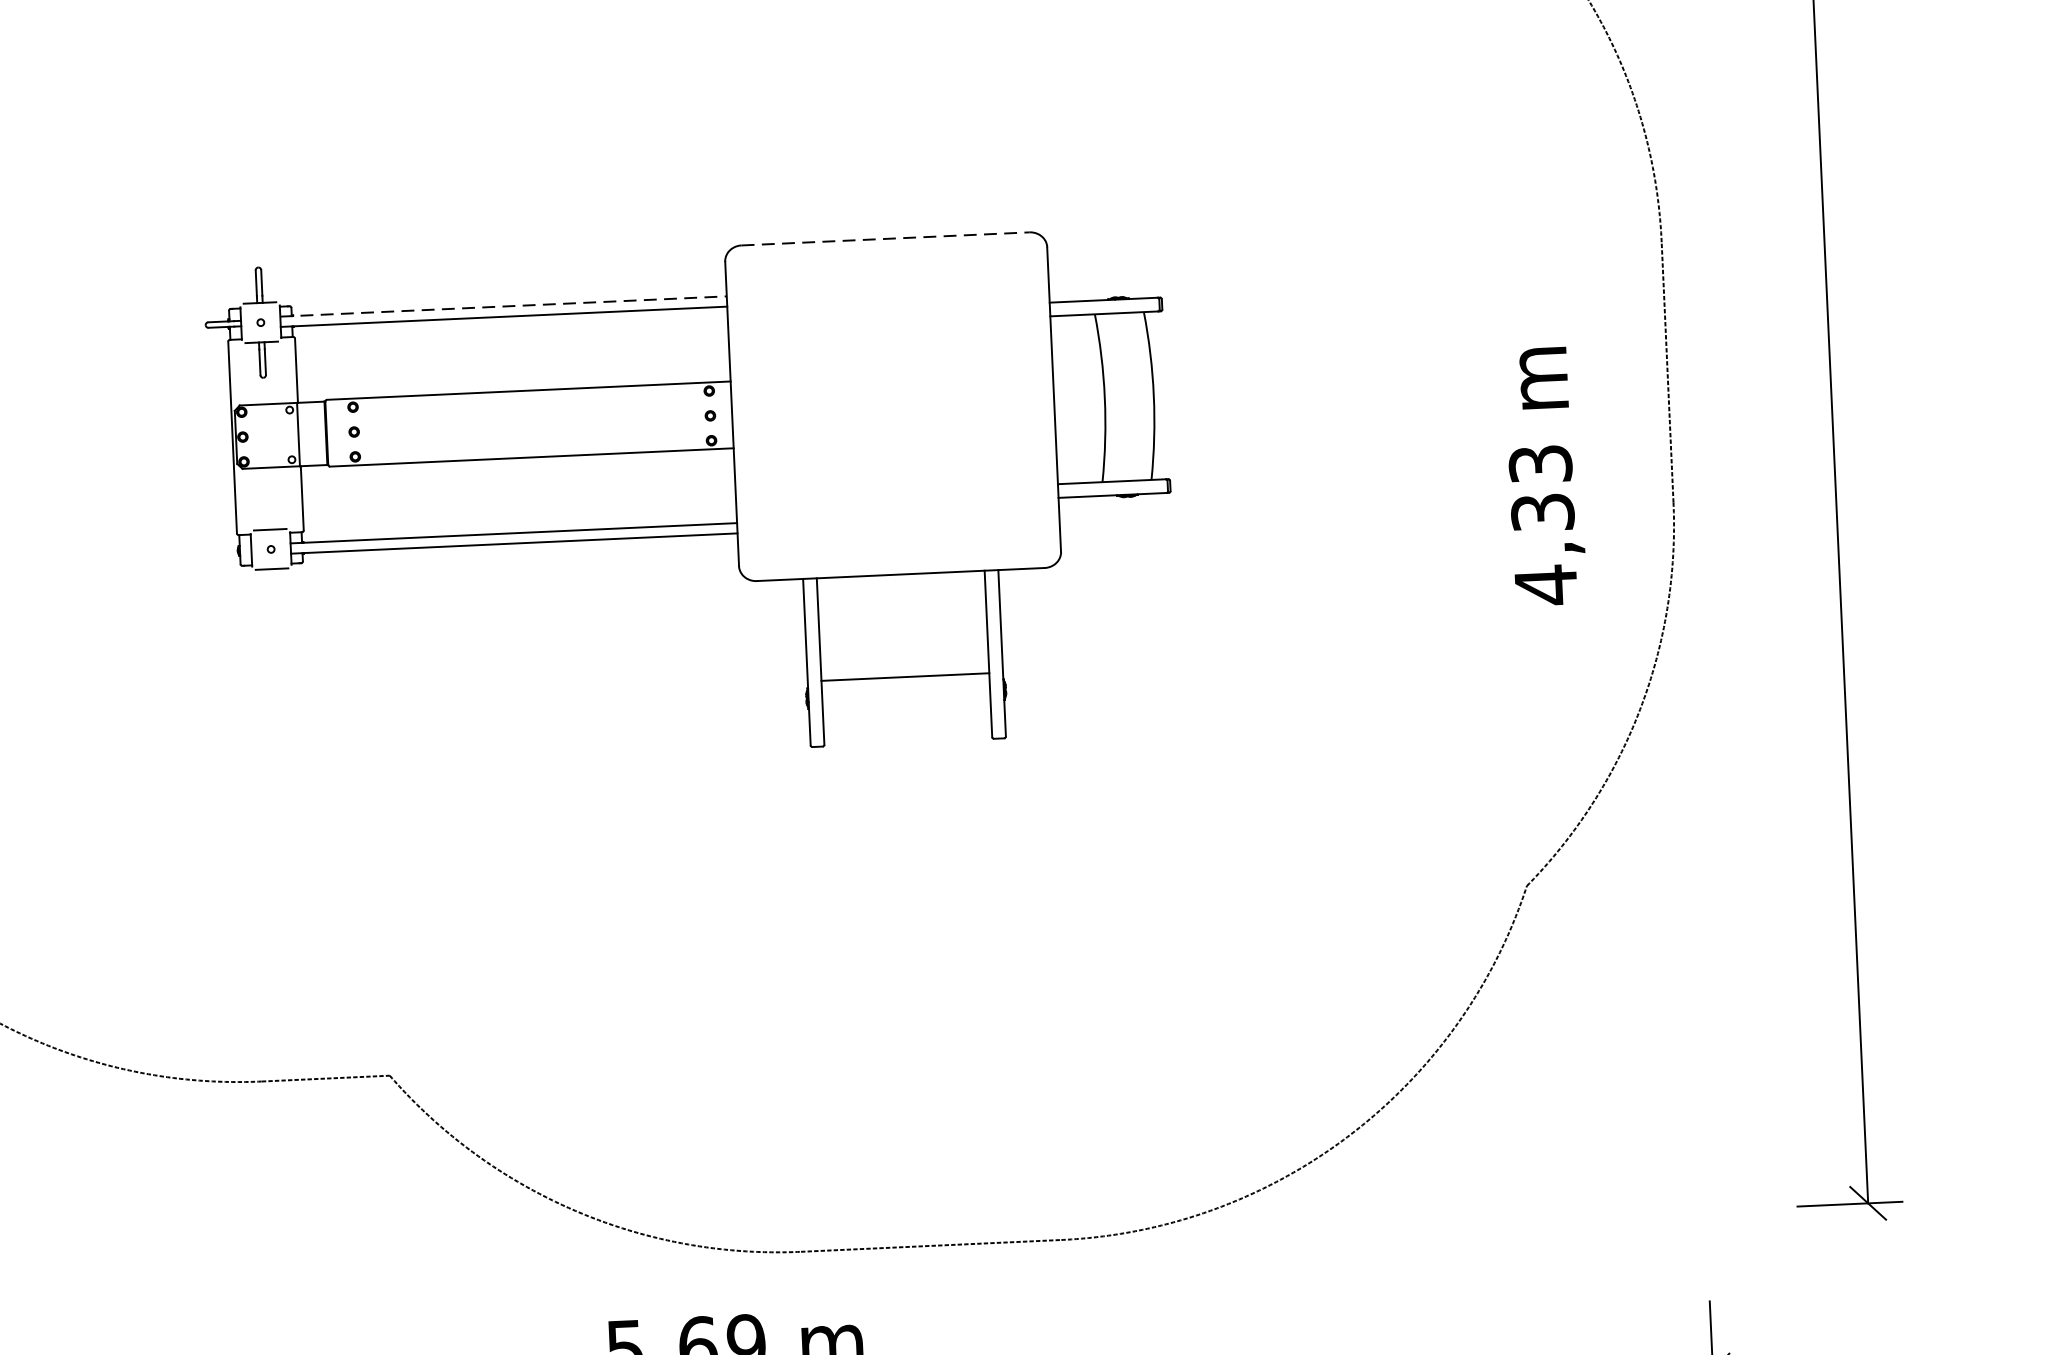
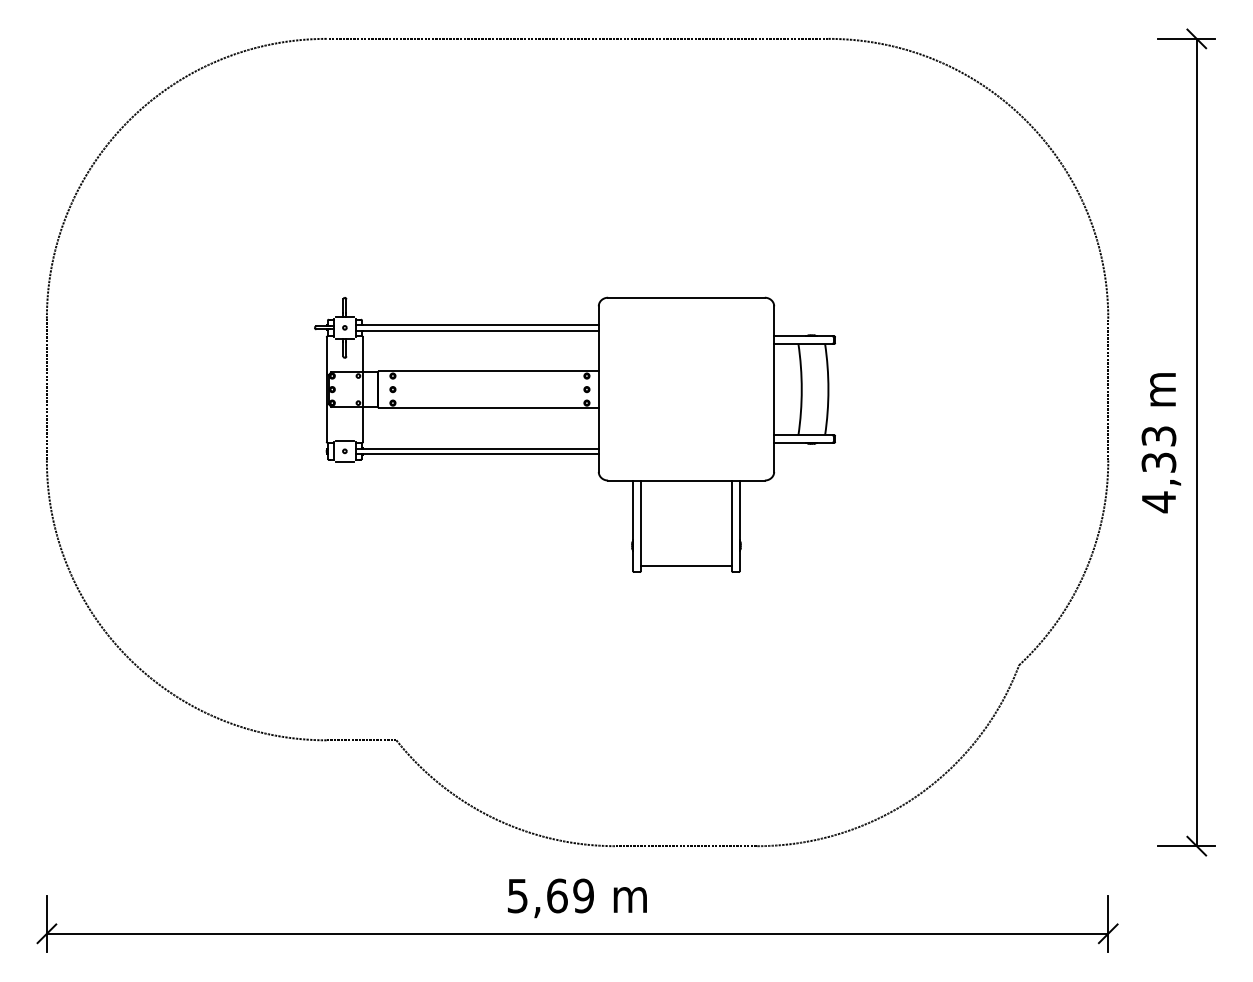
line: (885, 238) -> (686, 297), dashed -> solid
line: (504, 307) -> (477, 325), dashed -> solid
text: (1545, 477) -> (1161, 443), moved
line: (905, 677) -> (686, 566), moved

